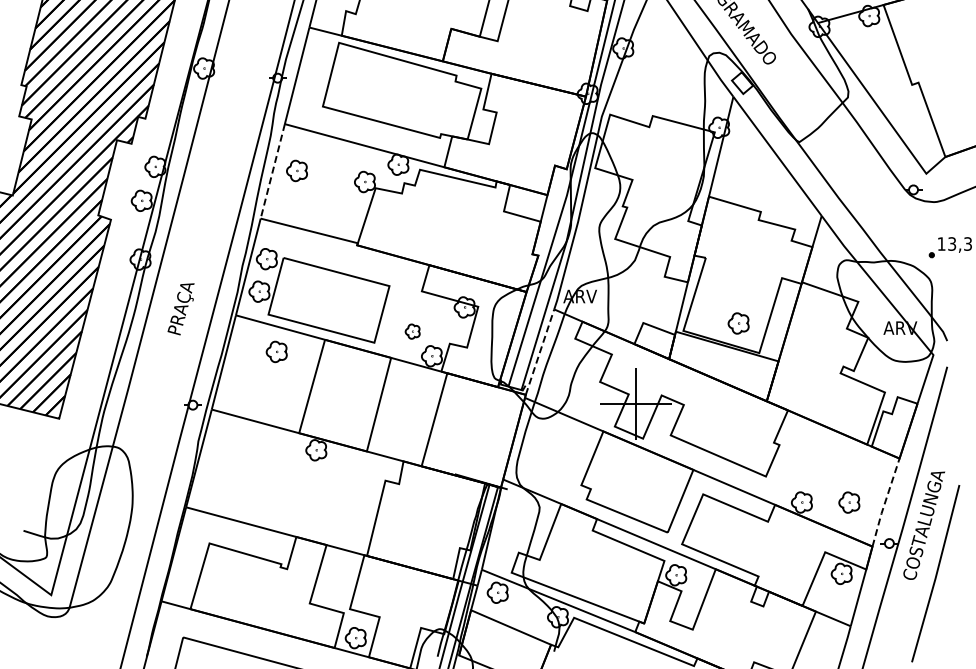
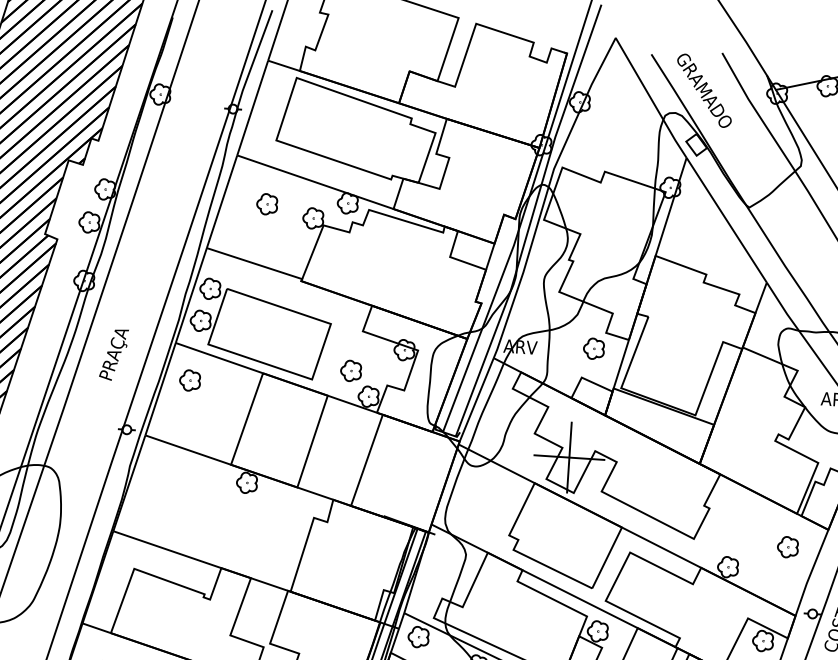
part: (296, 170) -> (266, 203), moved
line: (272, 171) -> (221, 201), dashed -> solid
text: (180, 309) -> (113, 355), moved
part: (738, 323) -> (593, 348), moved
part: (412, 331) -> (350, 370), size x1.43
part: (276, 351) -> (189, 380), moved
line: (540, 351) -> (477, 399), dashed -> solid
part: (849, 502) -> (788, 547), moved
line: (884, 503) -> (810, 573), dashed -> solid

